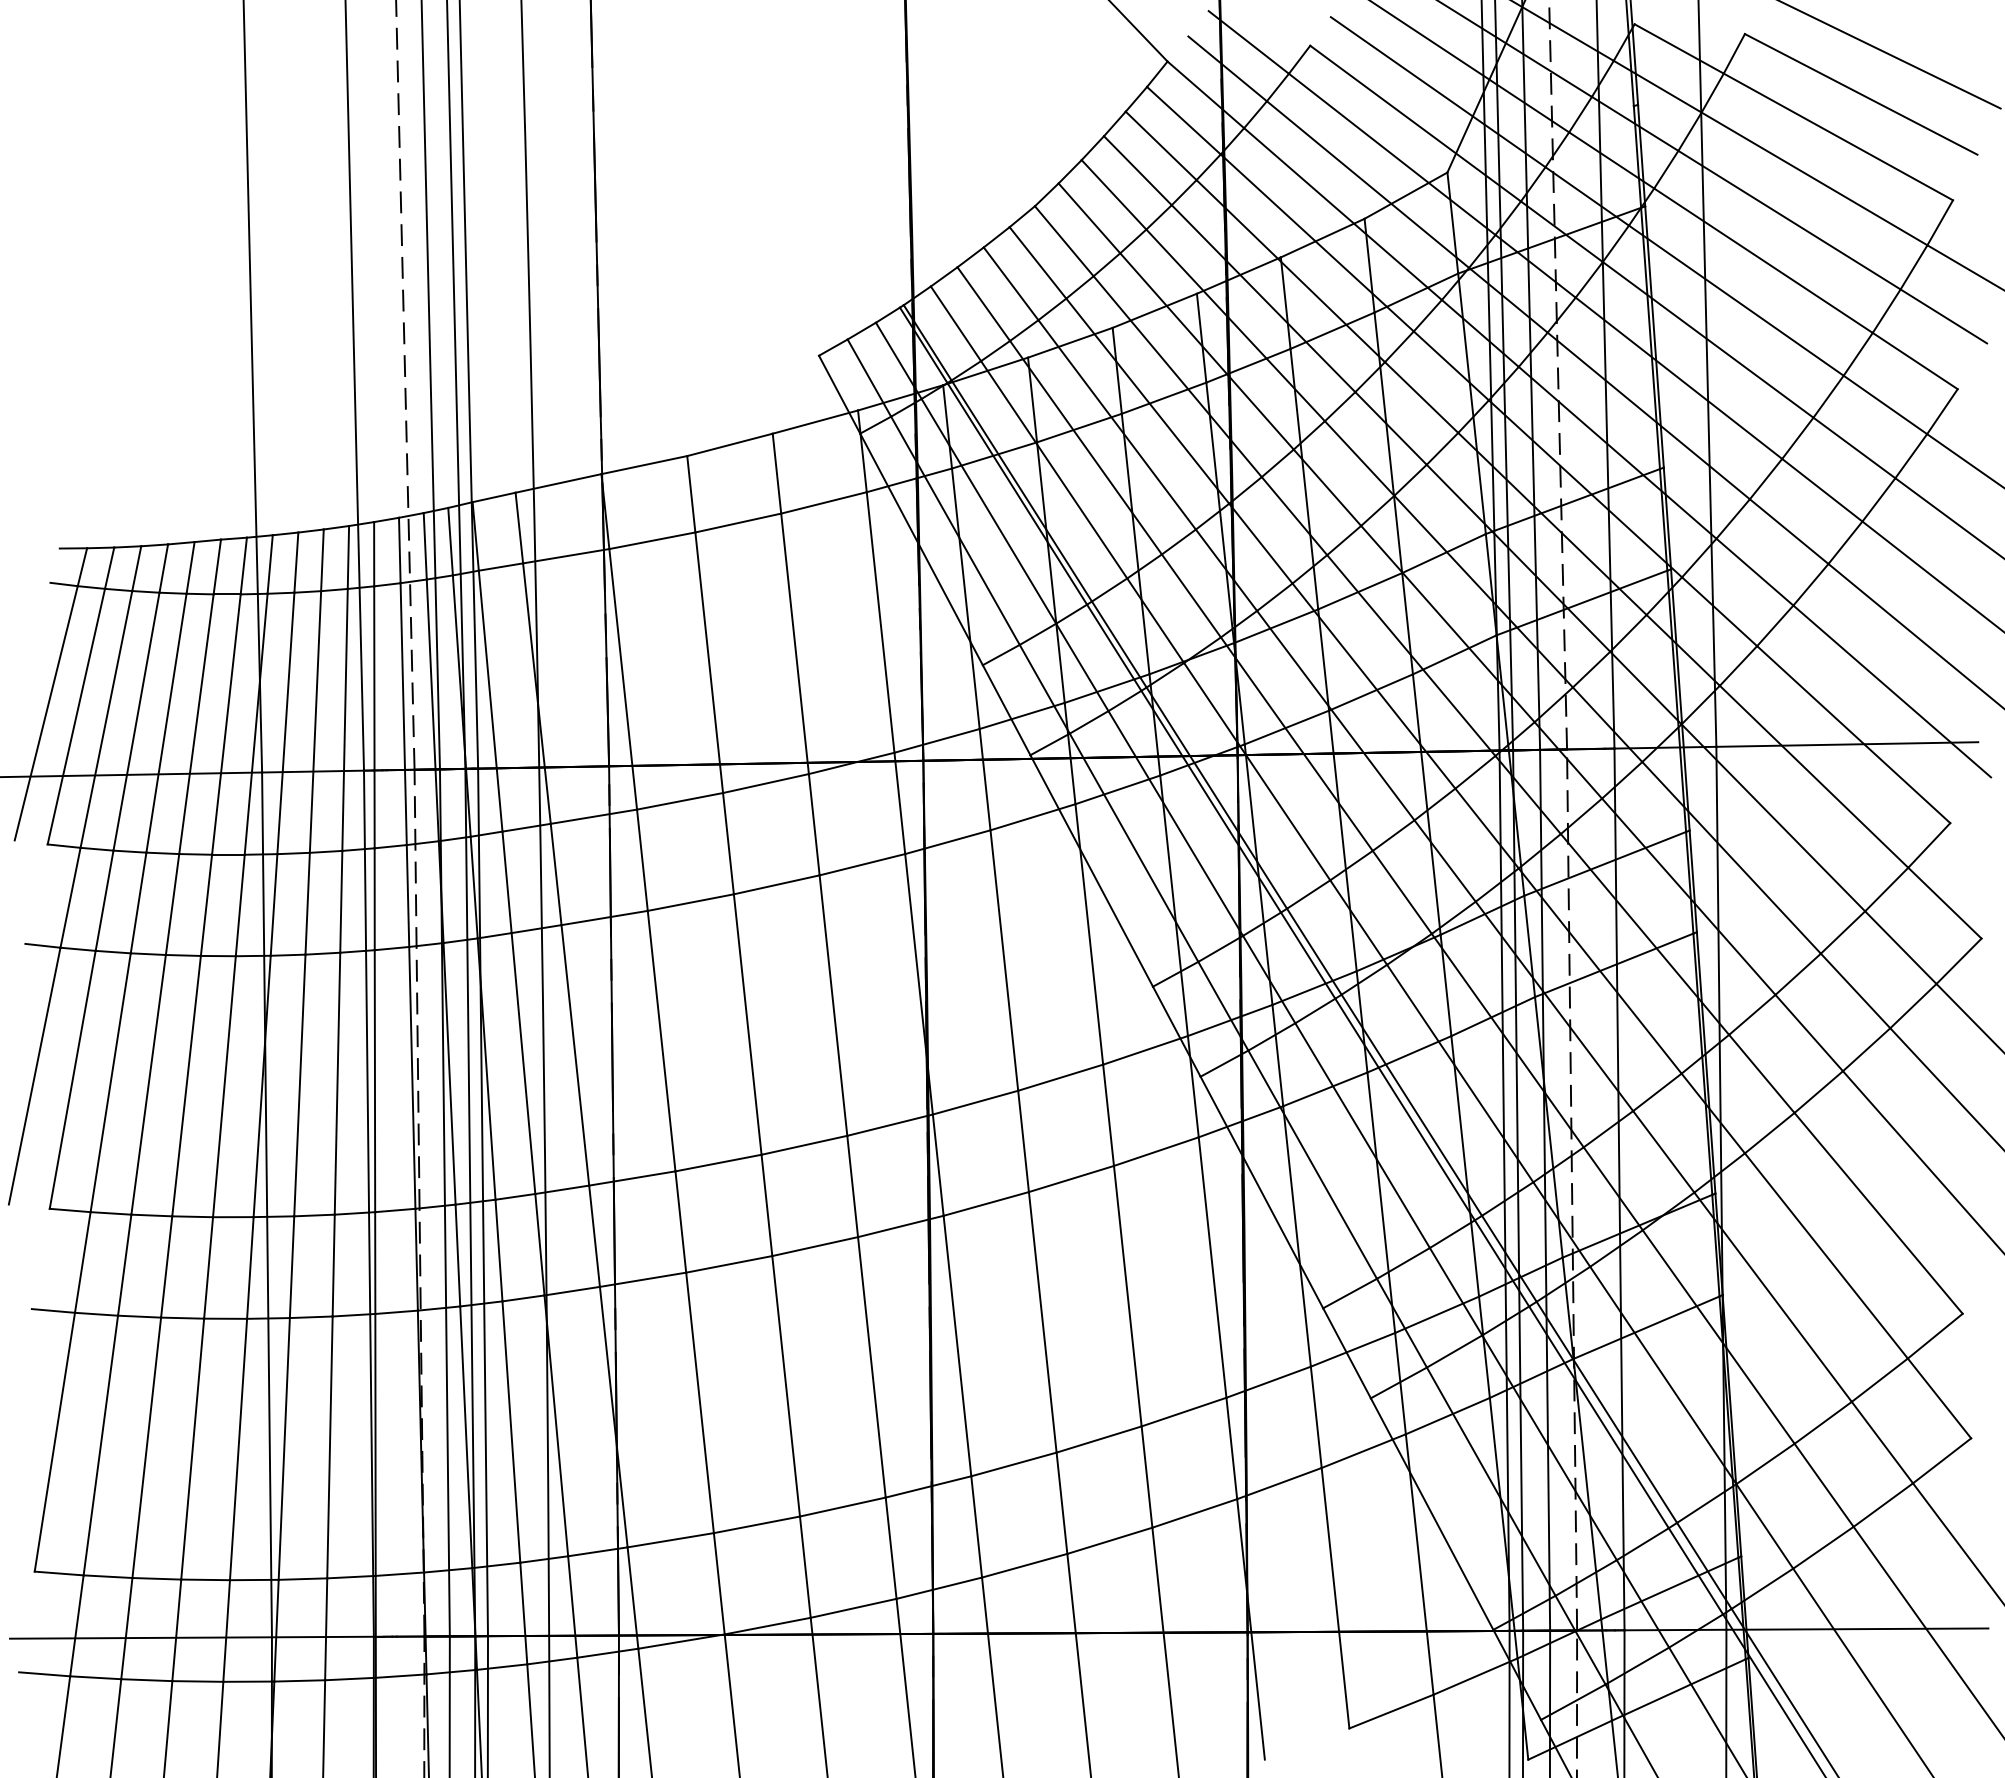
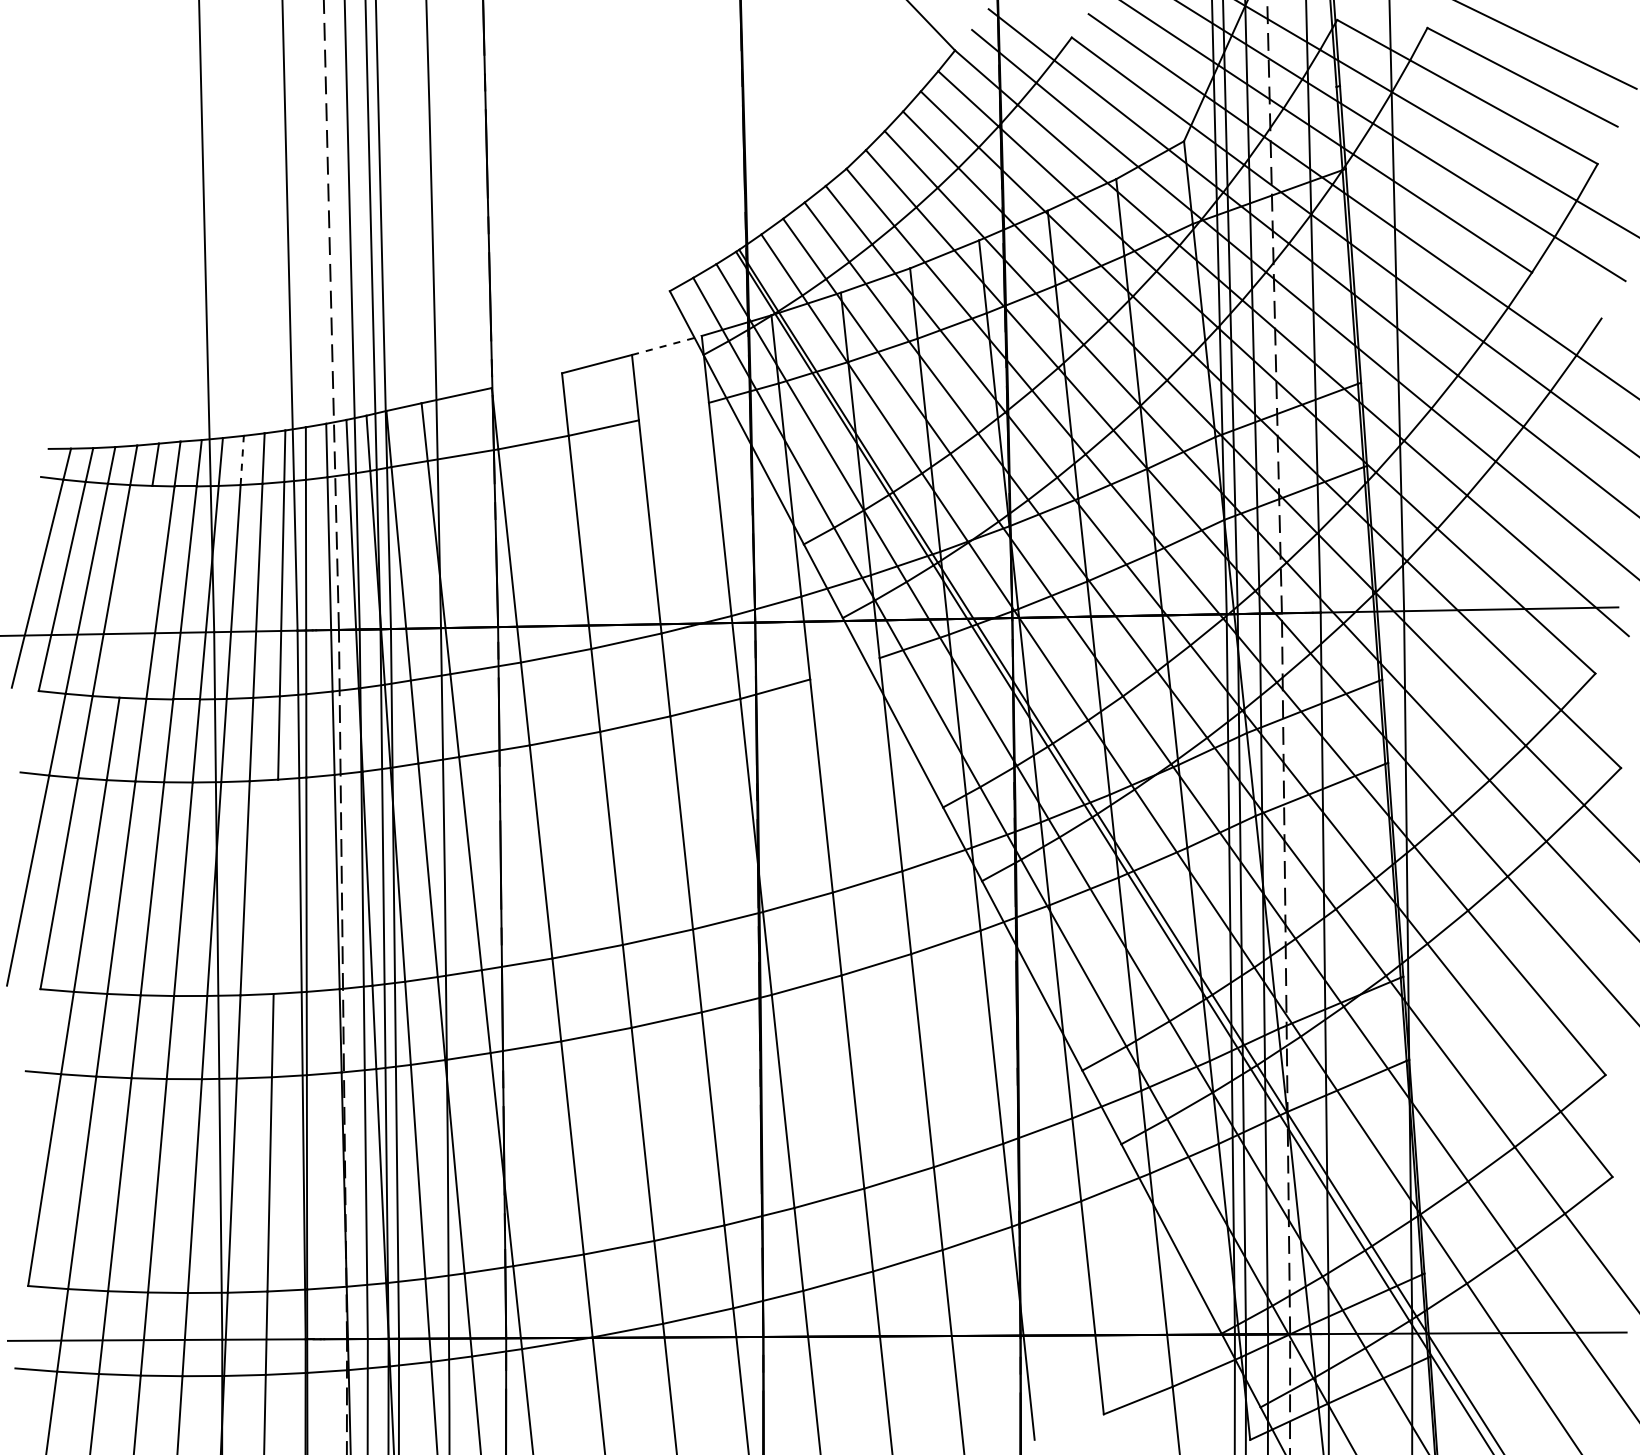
line: (1914, 360) -> (1566, 295), removed
line: (815, 421) -> (666, 344), solid -> dashed
line: (644, 465) -> (527, 380), removed
line: (823, 502) -> (673, 411), removed
line: (296, 562) -> (242, 460), solid -> dashed
line: (166, 722) -> (135, 591), removed
line: (1032, 817) -> (844, 668), removed
line: (337, 1083) -> (275, 886), removed

